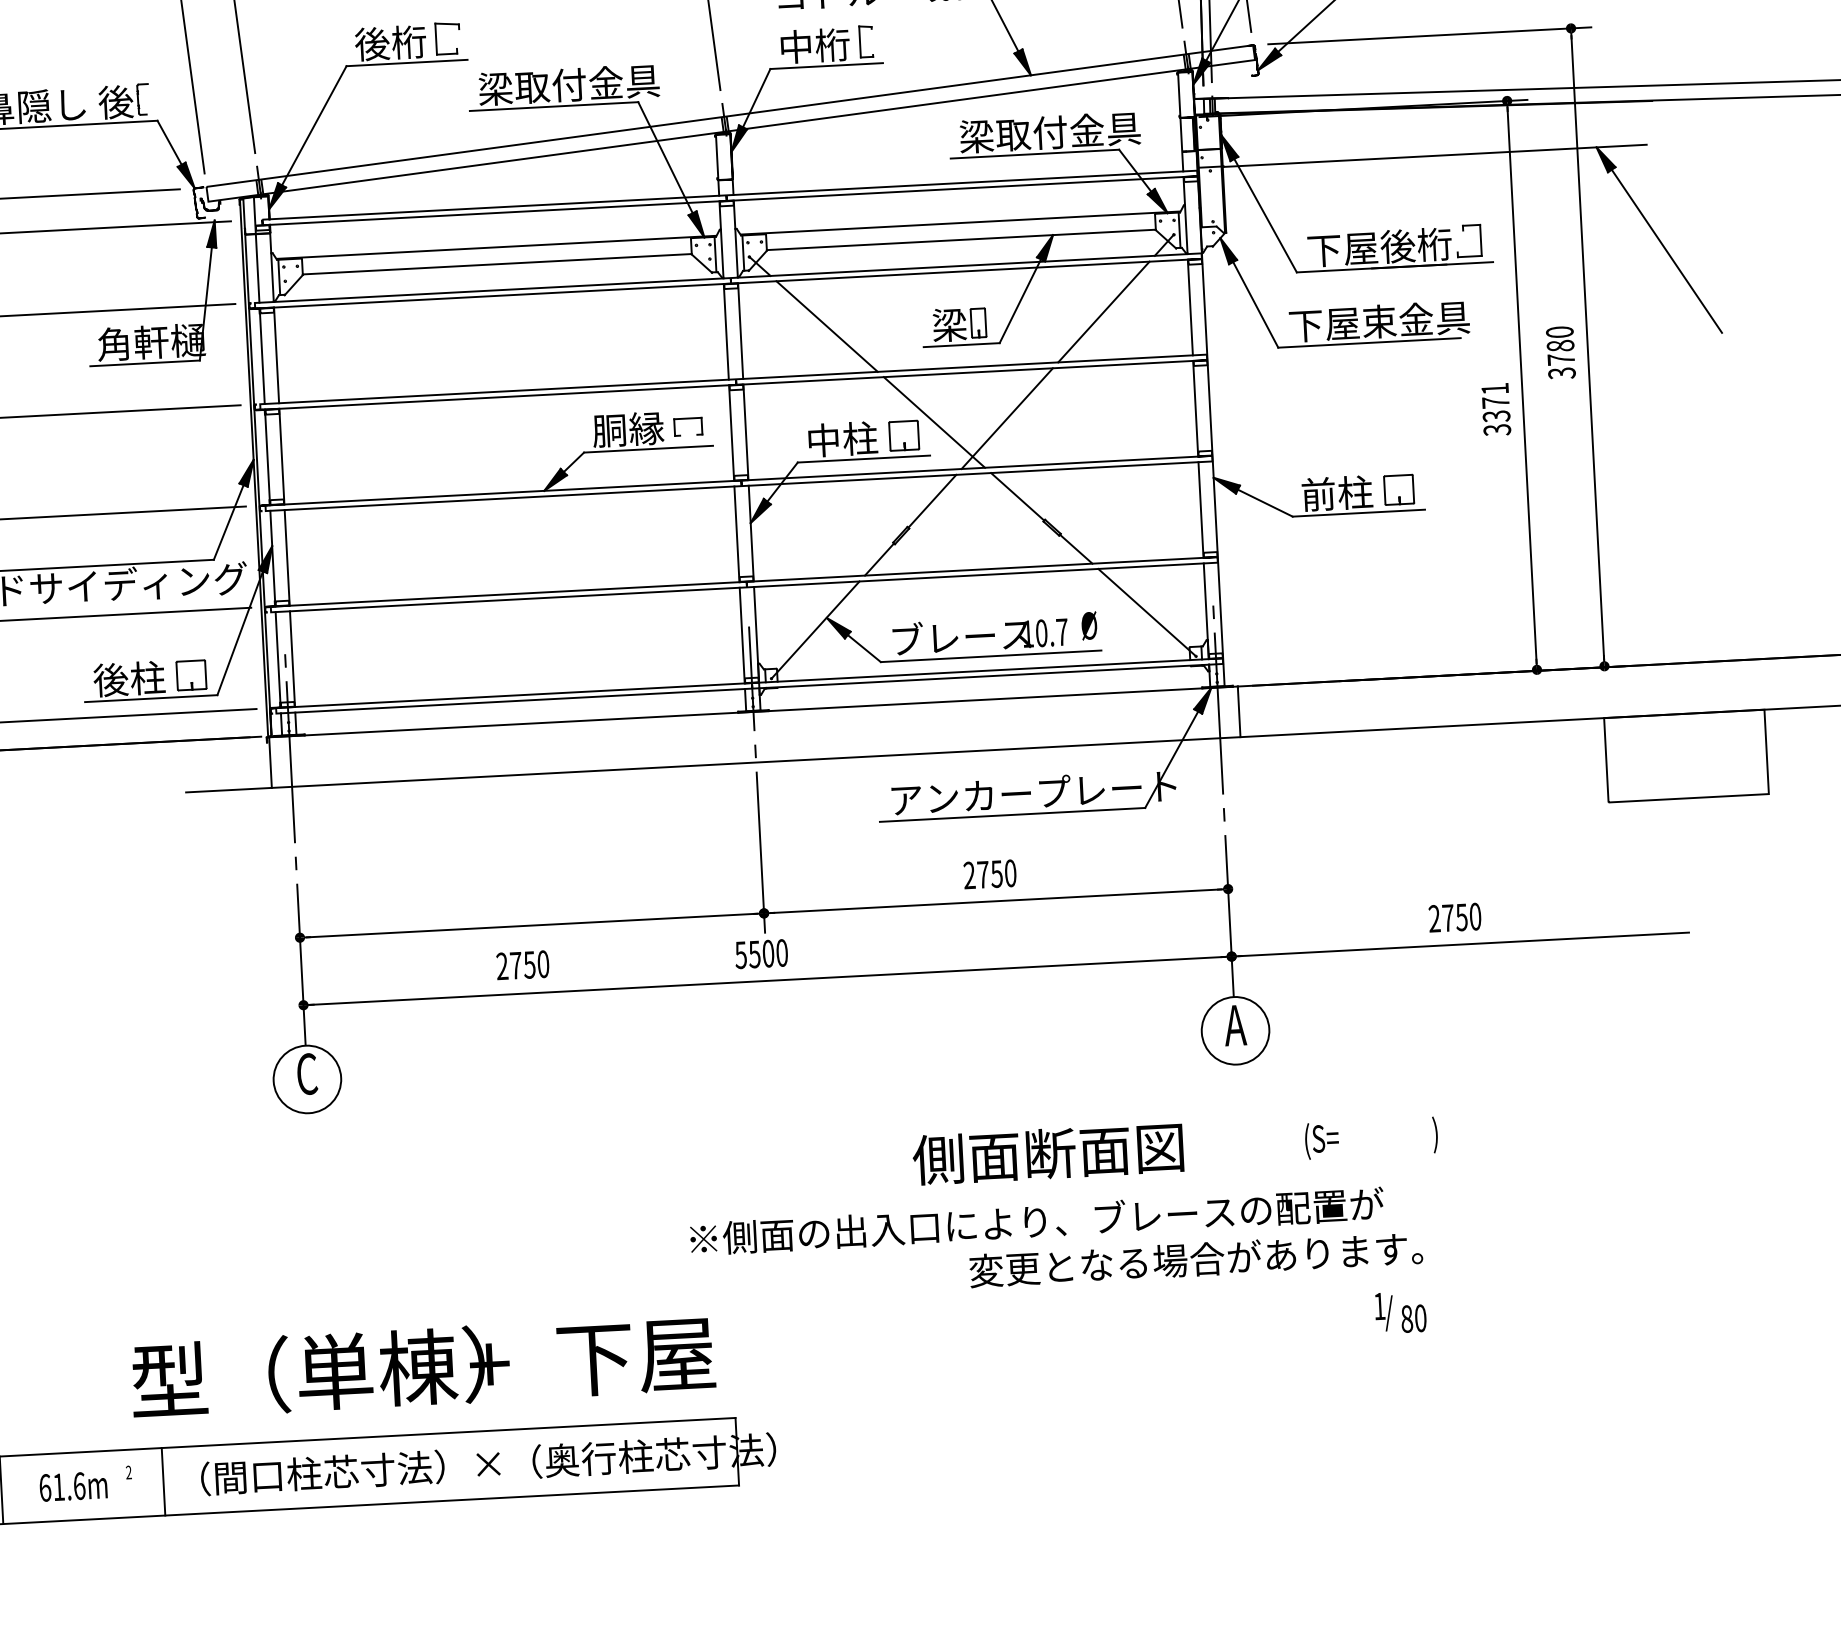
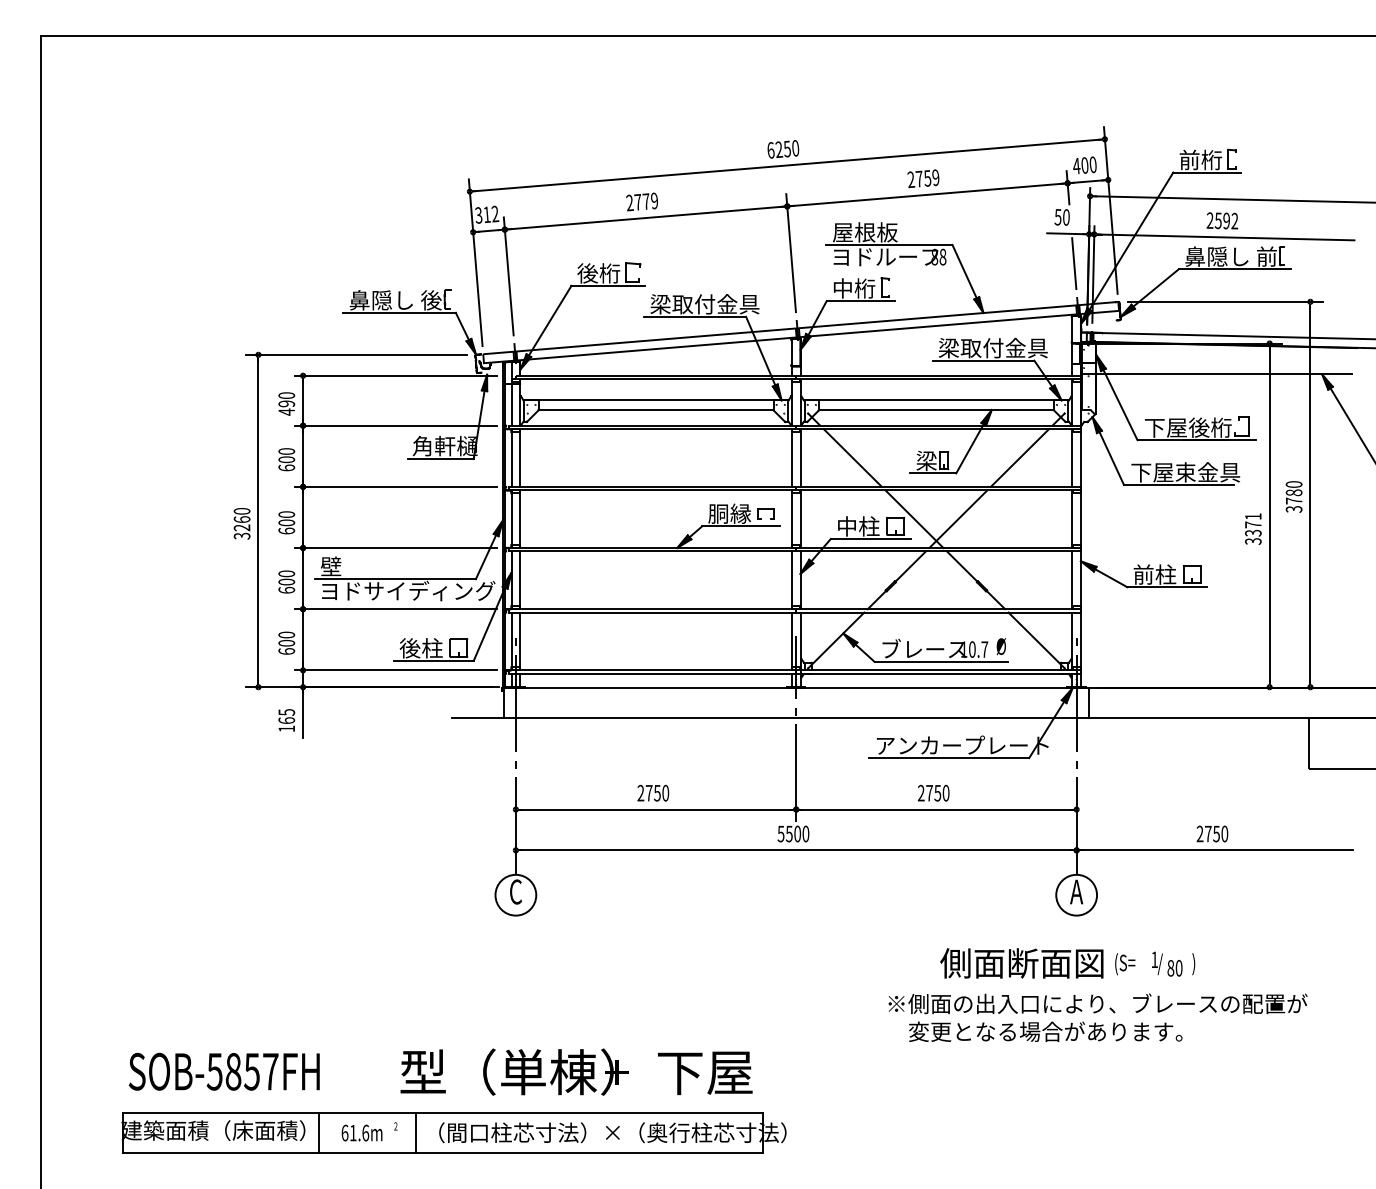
text: (523, 964) -> (653, 792), moved
text: (1047, 1154) -> (1021, 963), moved
text: (1036, 1220) -> (1097, 1003), moved
text: (1401, 1311) -> (1167, 963), moved

